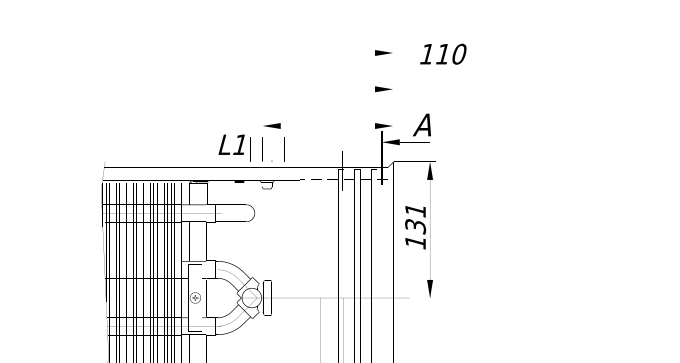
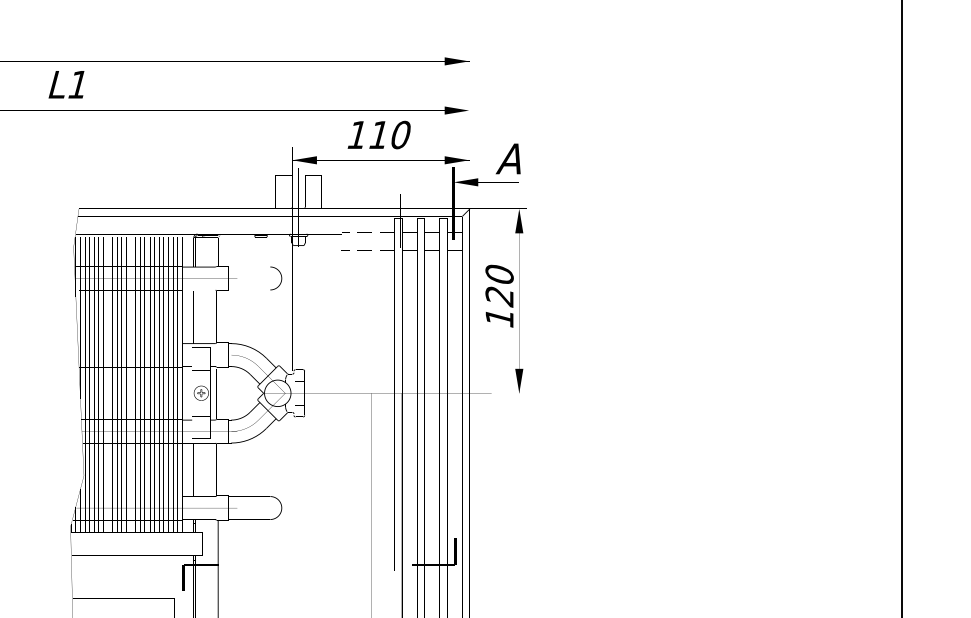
text: (442, 53) -> (378, 134), moved
text: (231, 144) -> (66, 84), moved
text: (415, 218) -> (499, 285), 131 -> 120

